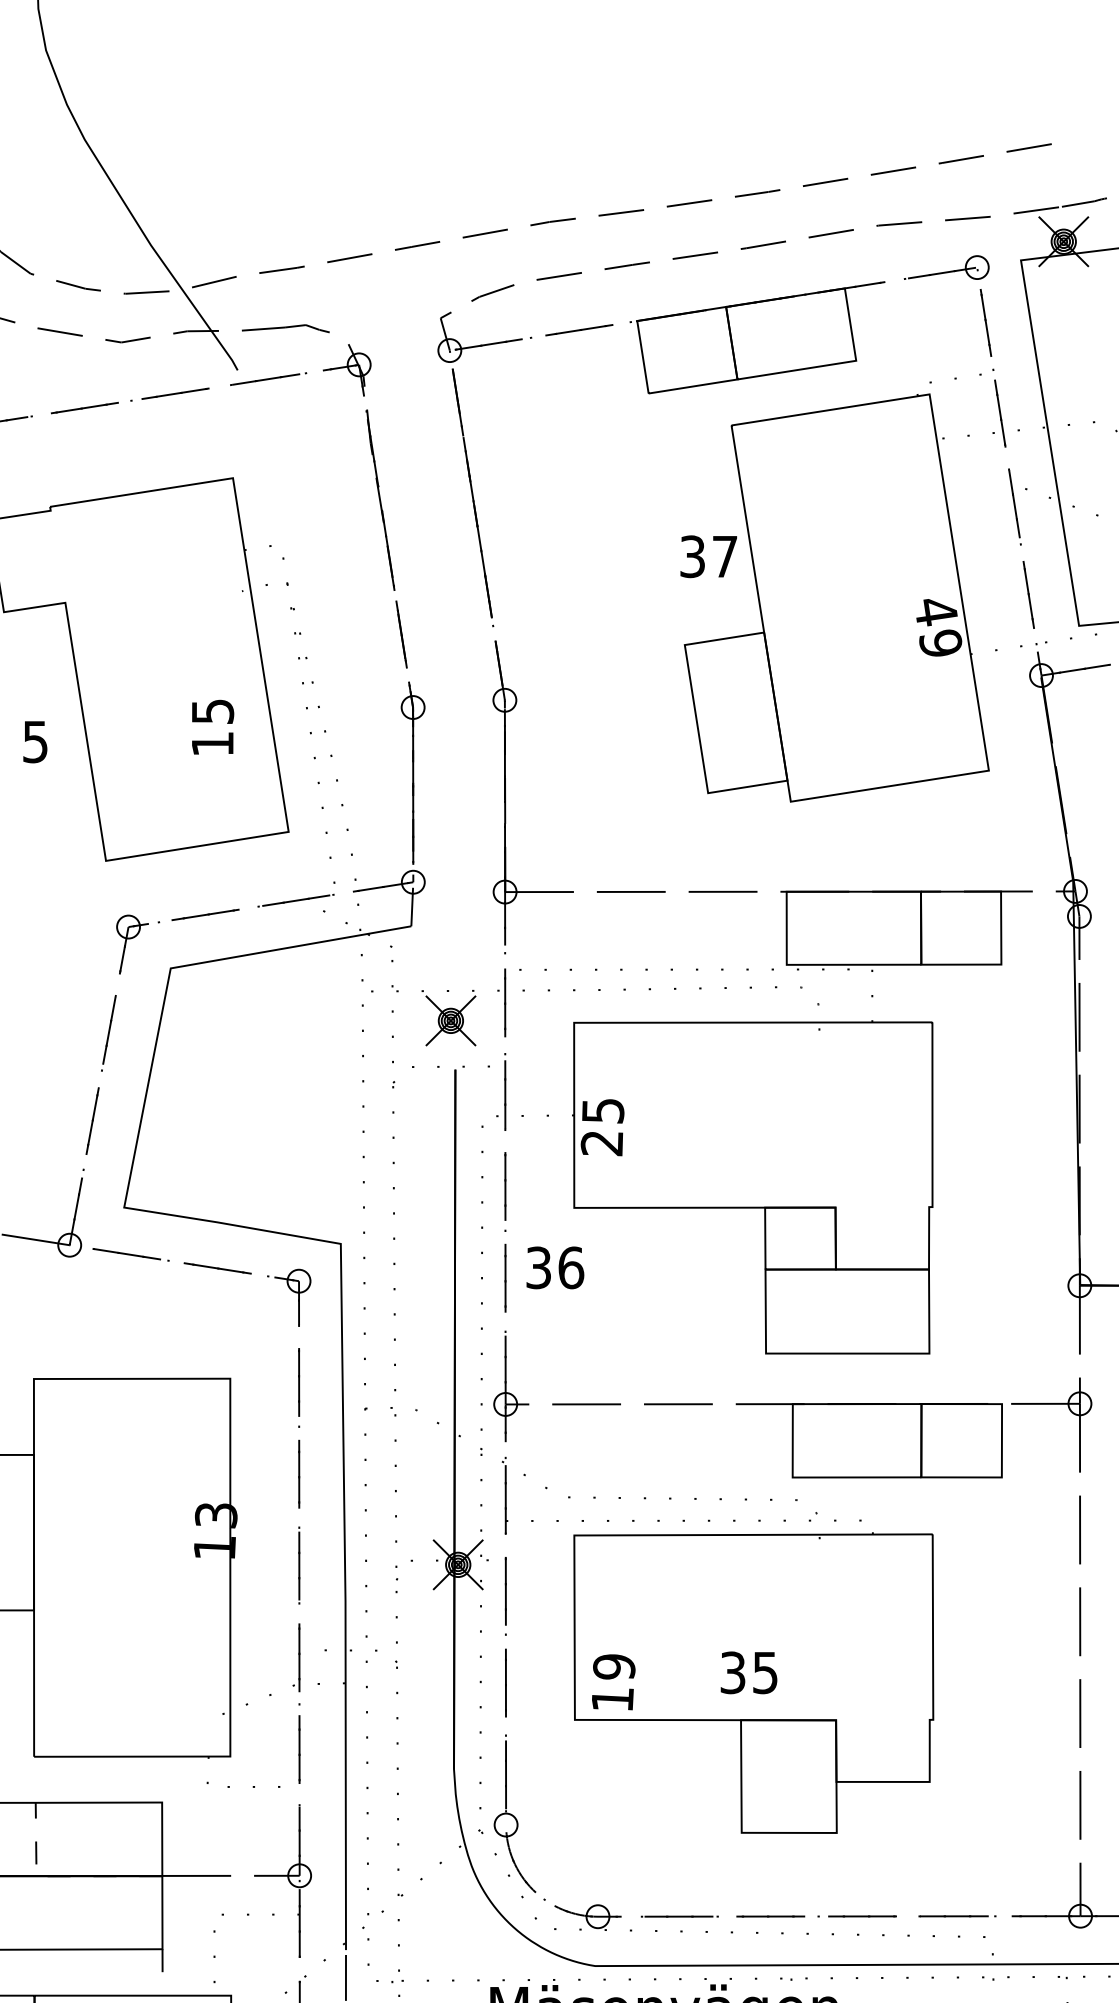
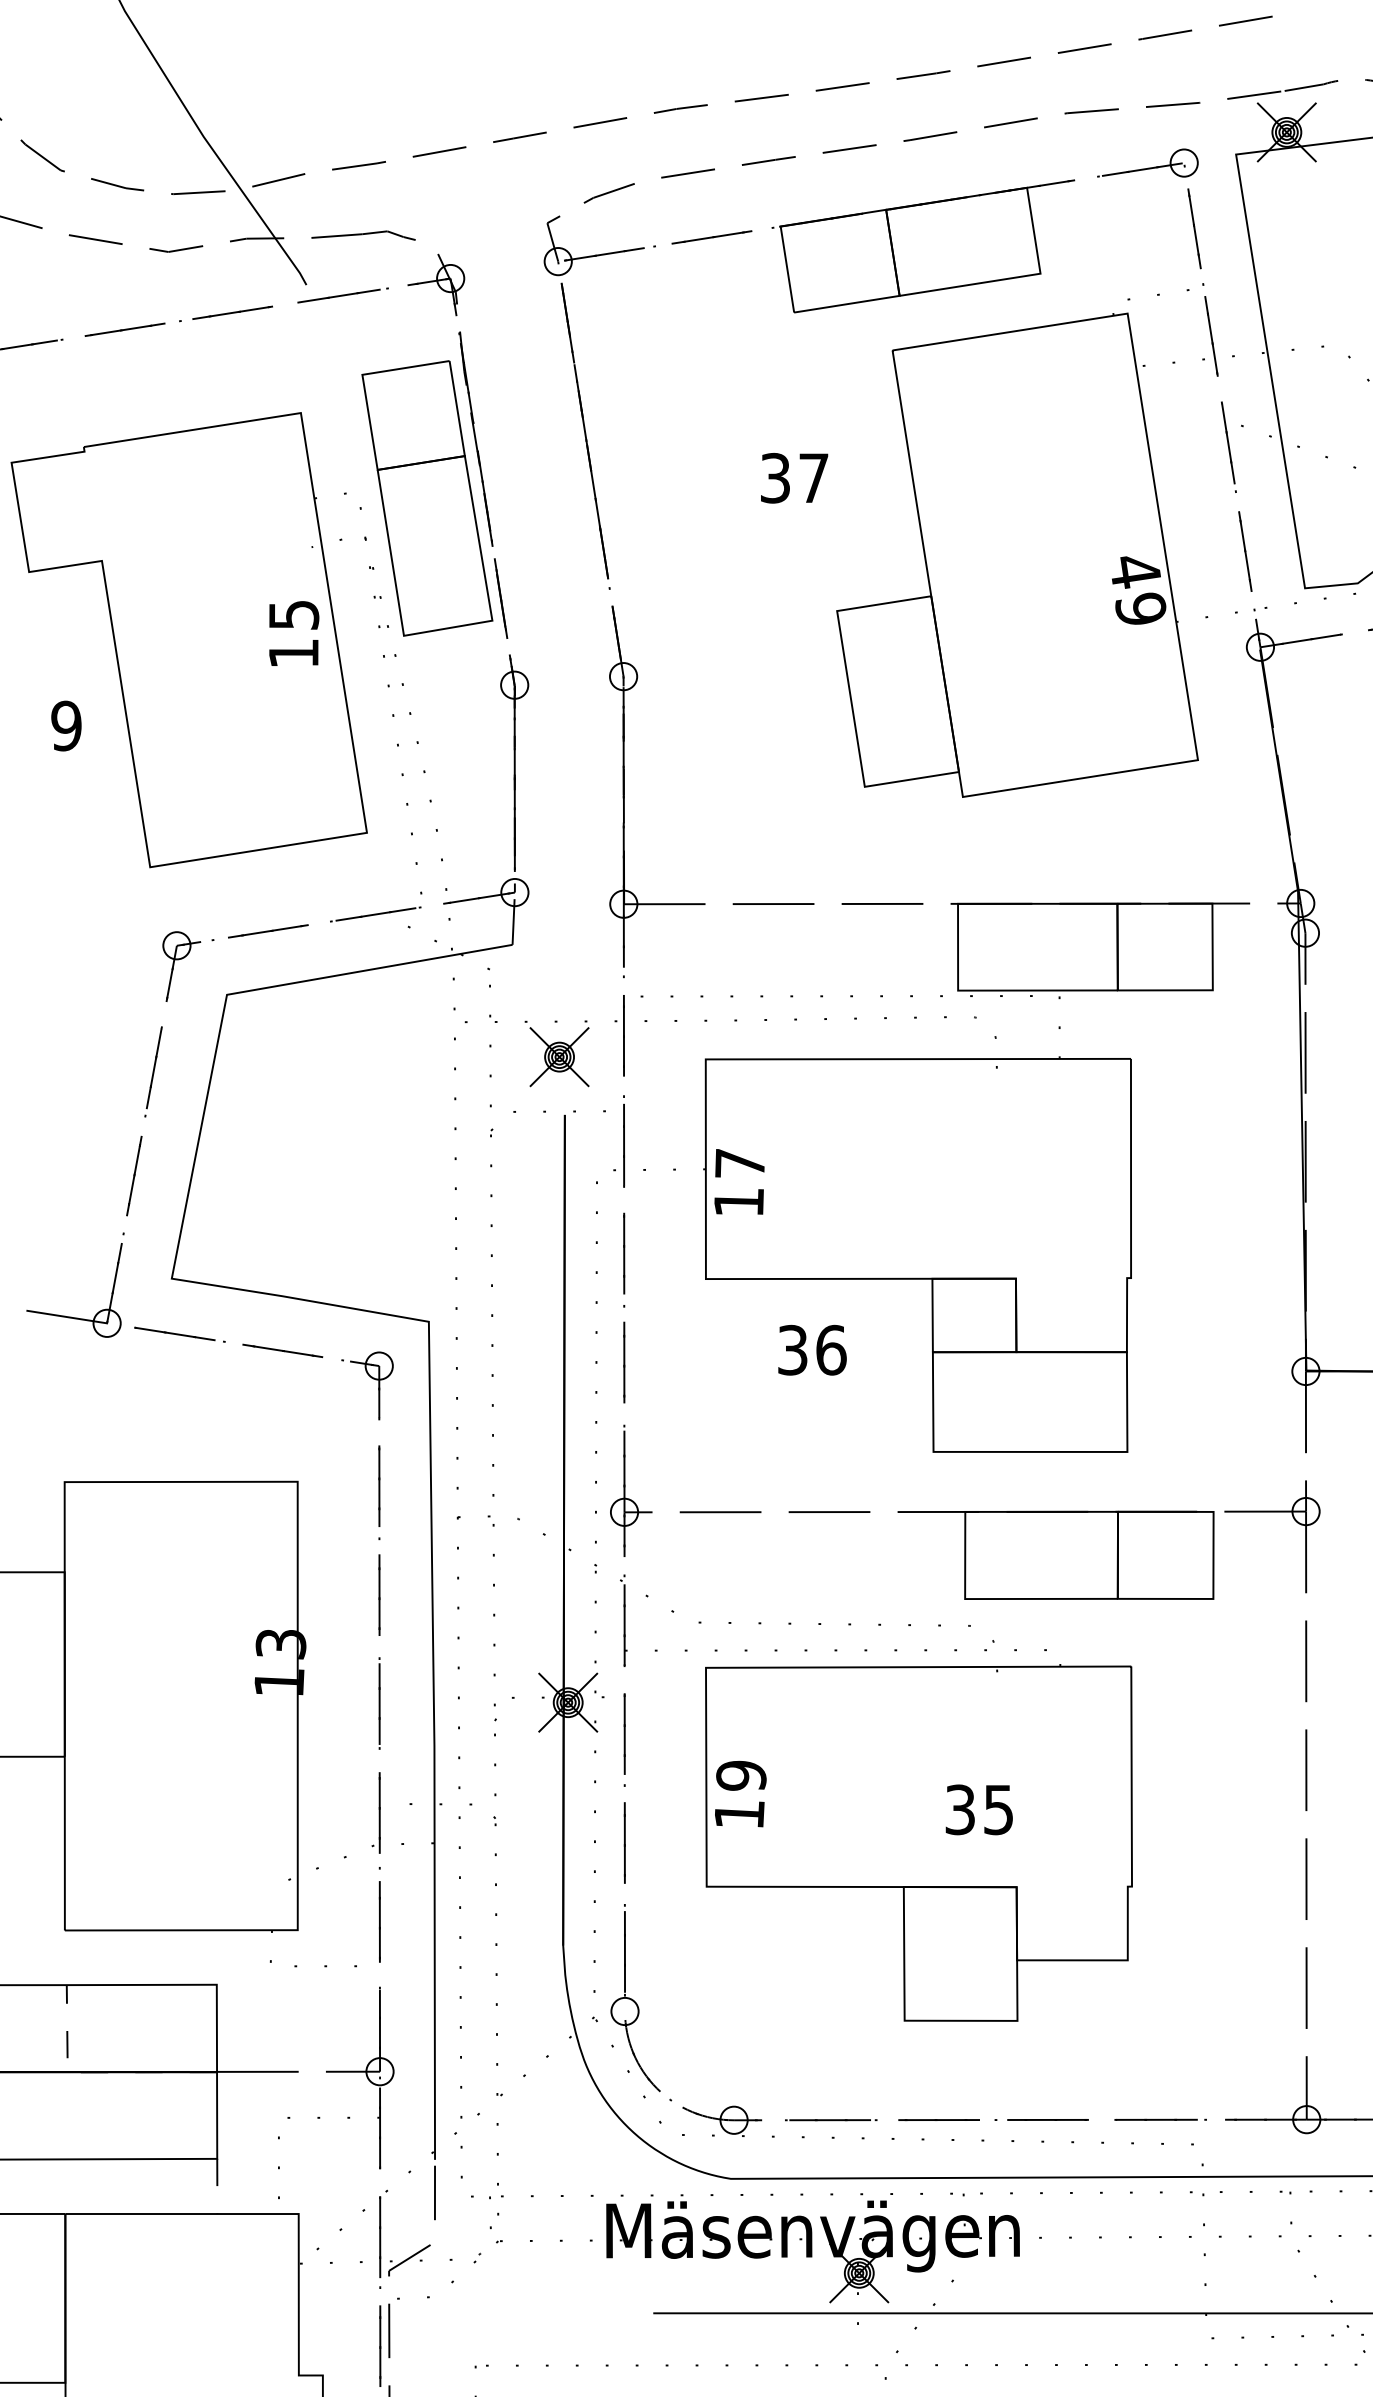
part: (339, 550) -> (427, 498), added
text: (708, 556) -> (794, 478), moved
text: (213, 727) -> (294, 633), moved
text: (35, 741) -> (66, 725), 5 -> 9
text: (602, 1127) -> (739, 1183), 25 -> 17
text: (555, 1267) -> (812, 1349), moved
text: (748, 1672) -> (978, 1809), moved
text: (613, 1682) -> (740, 1794), moved

